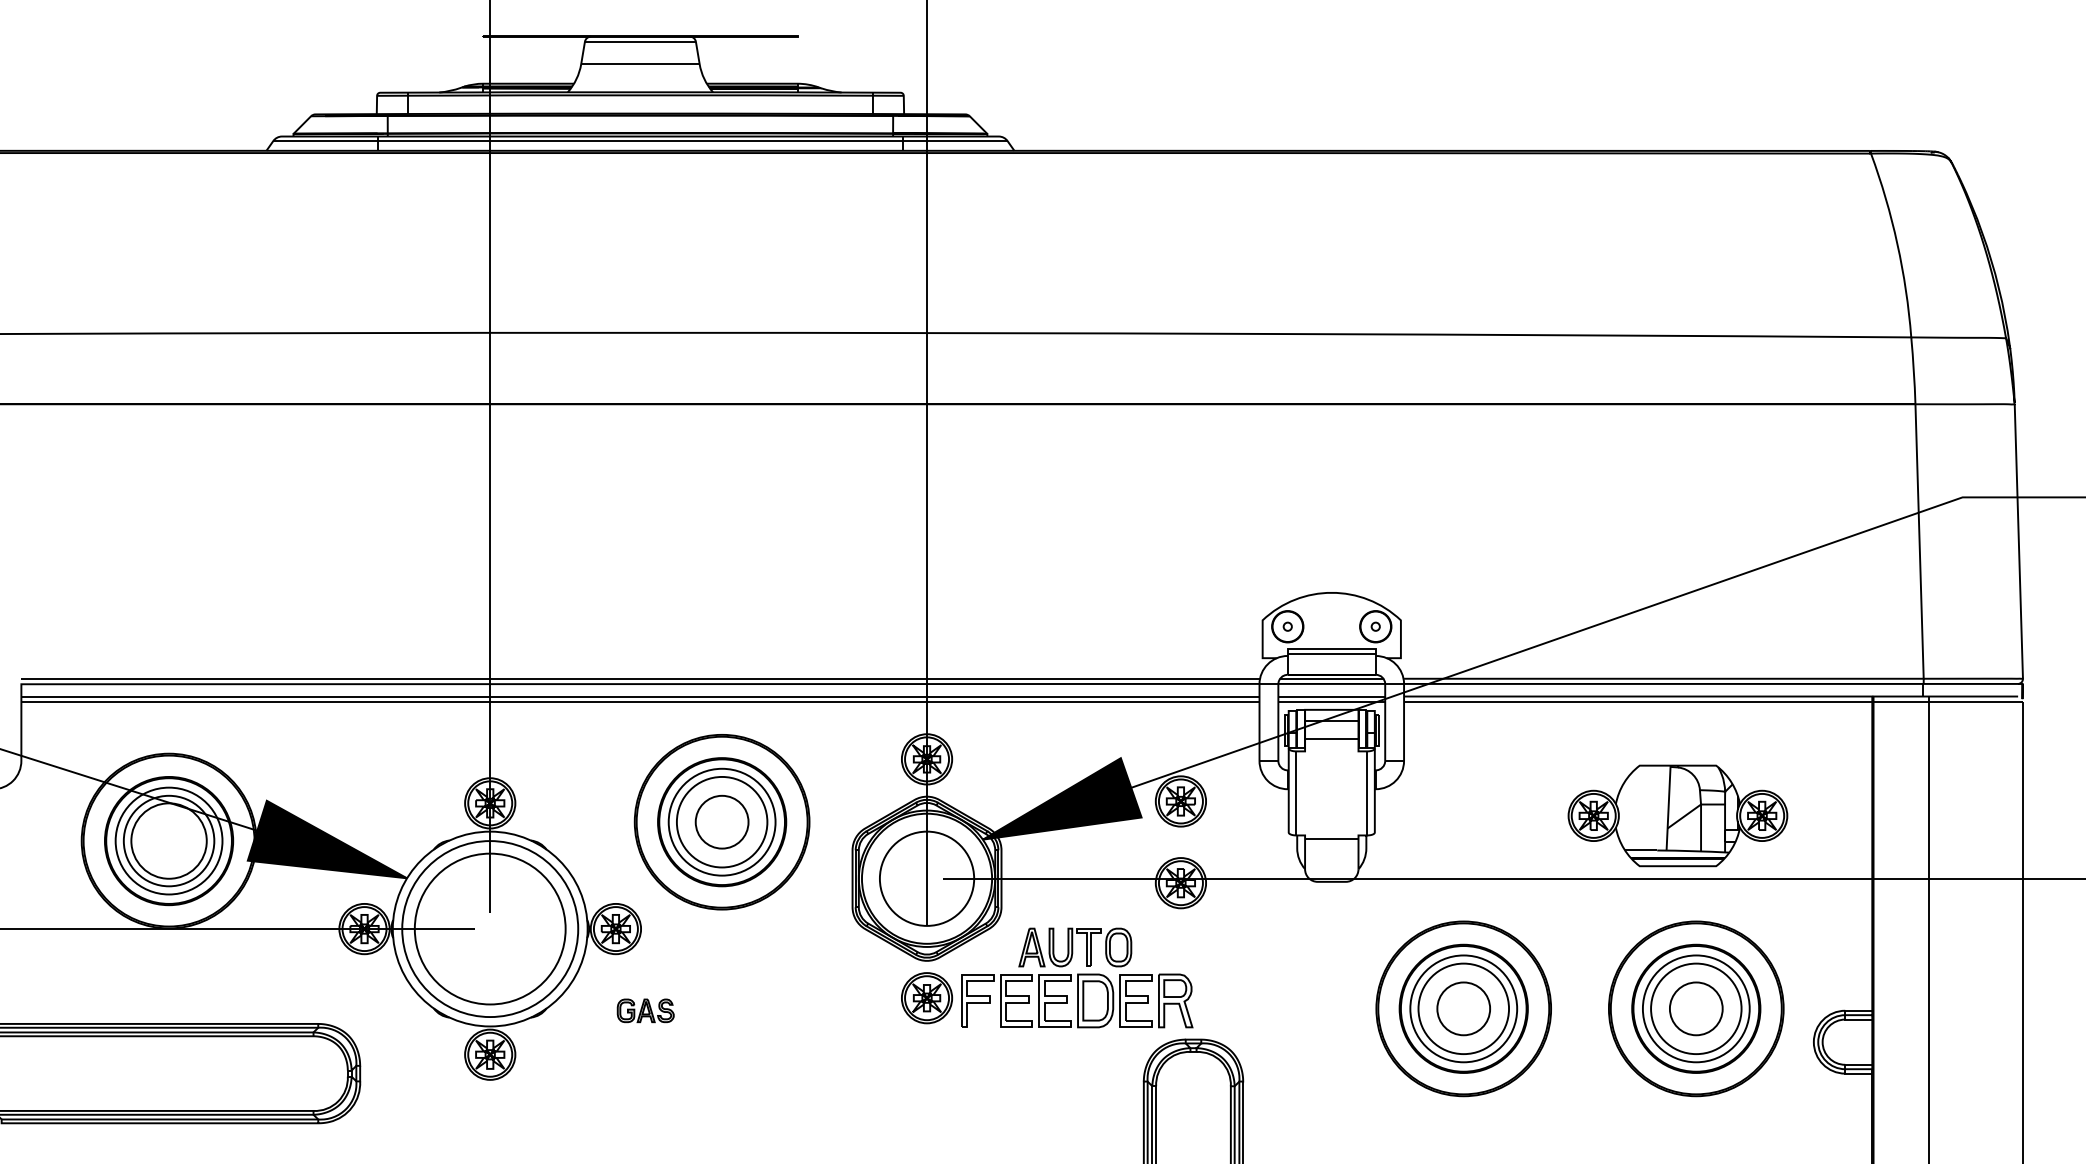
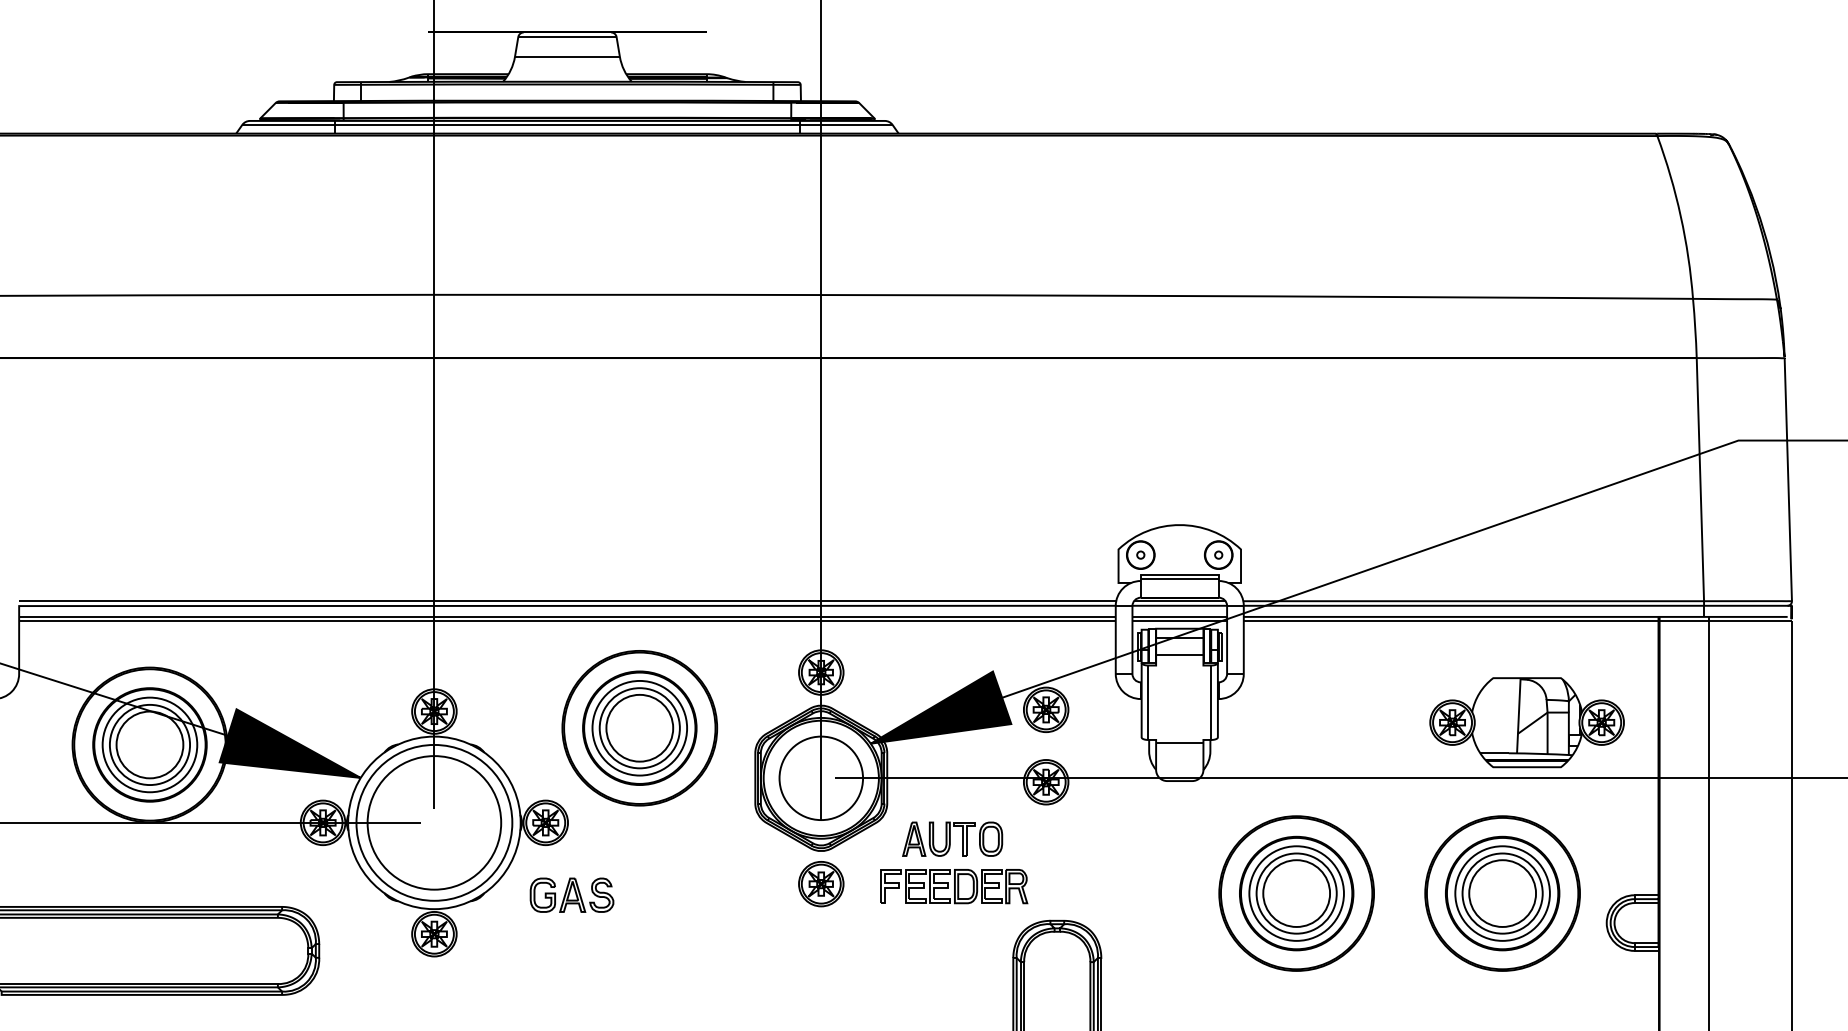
part: (1677, 815) -> (1526, 722), moved
circle: (721, 821) -> (639, 727), size x1.43
part: (1077, 1000) -> (954, 886), size x0.71
circle: (1463, 1008) -> (1296, 893), size x1.43
circle: (1696, 1008) -> (1502, 893), size x1.43
part: (645, 1010) -> (571, 895), size x1.67

